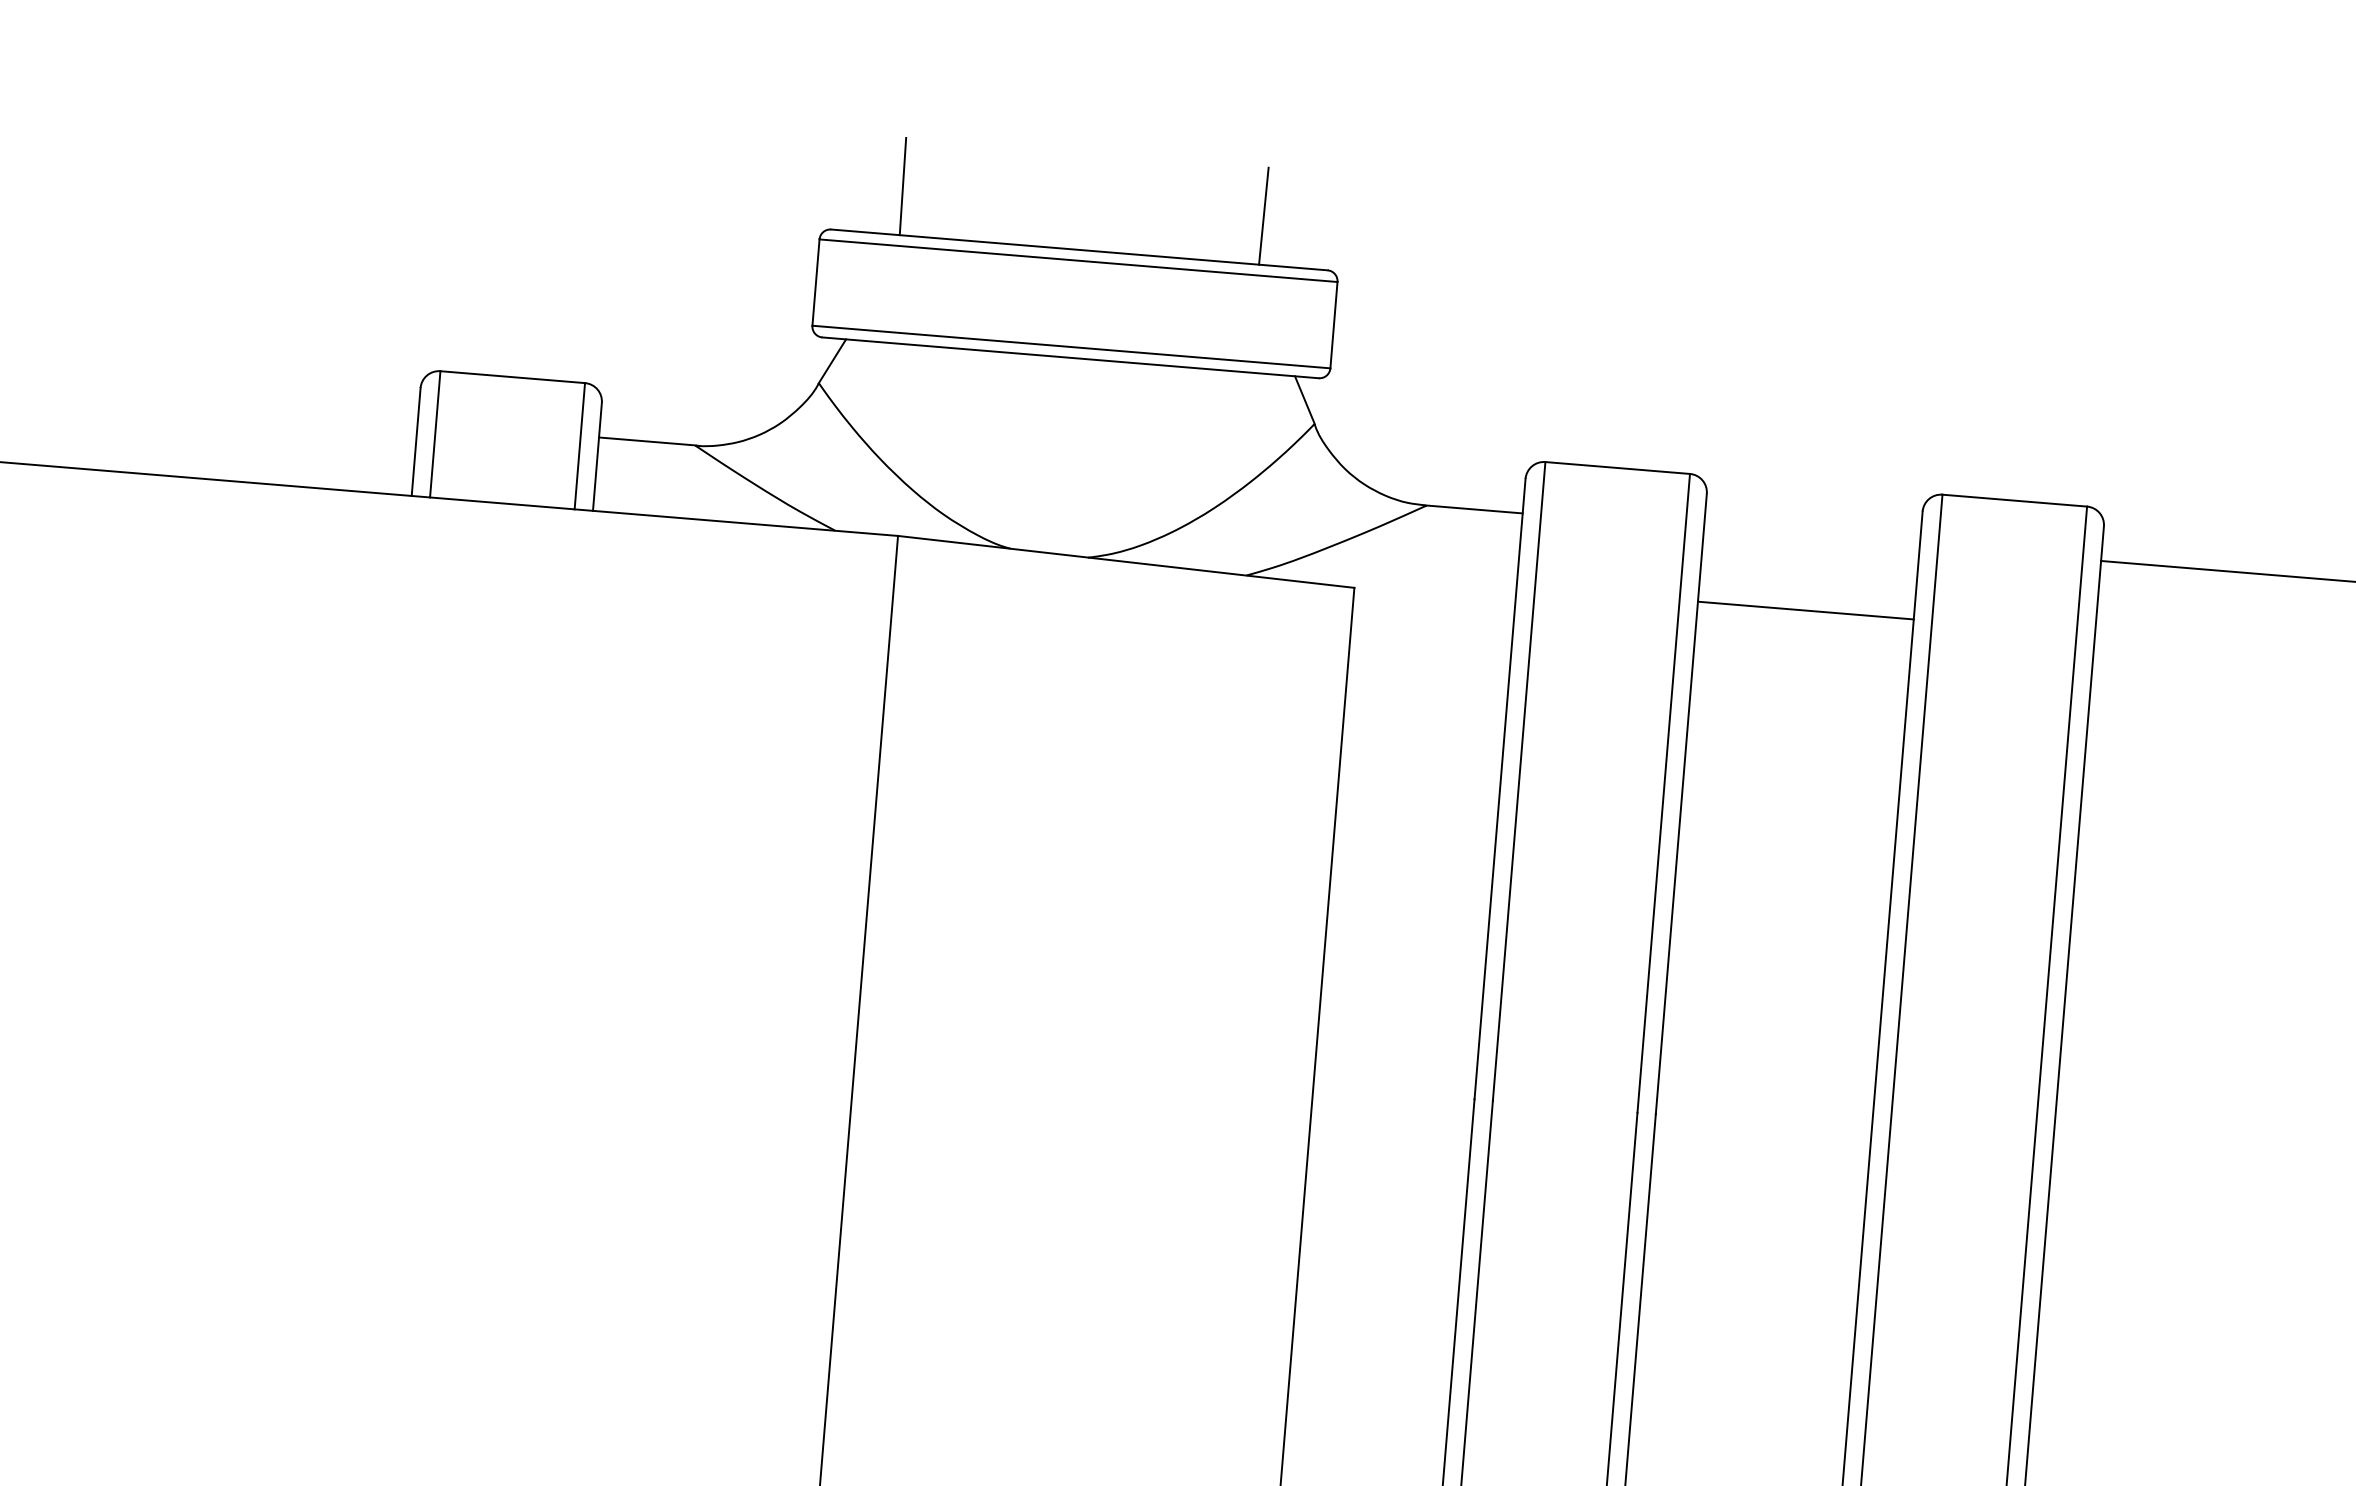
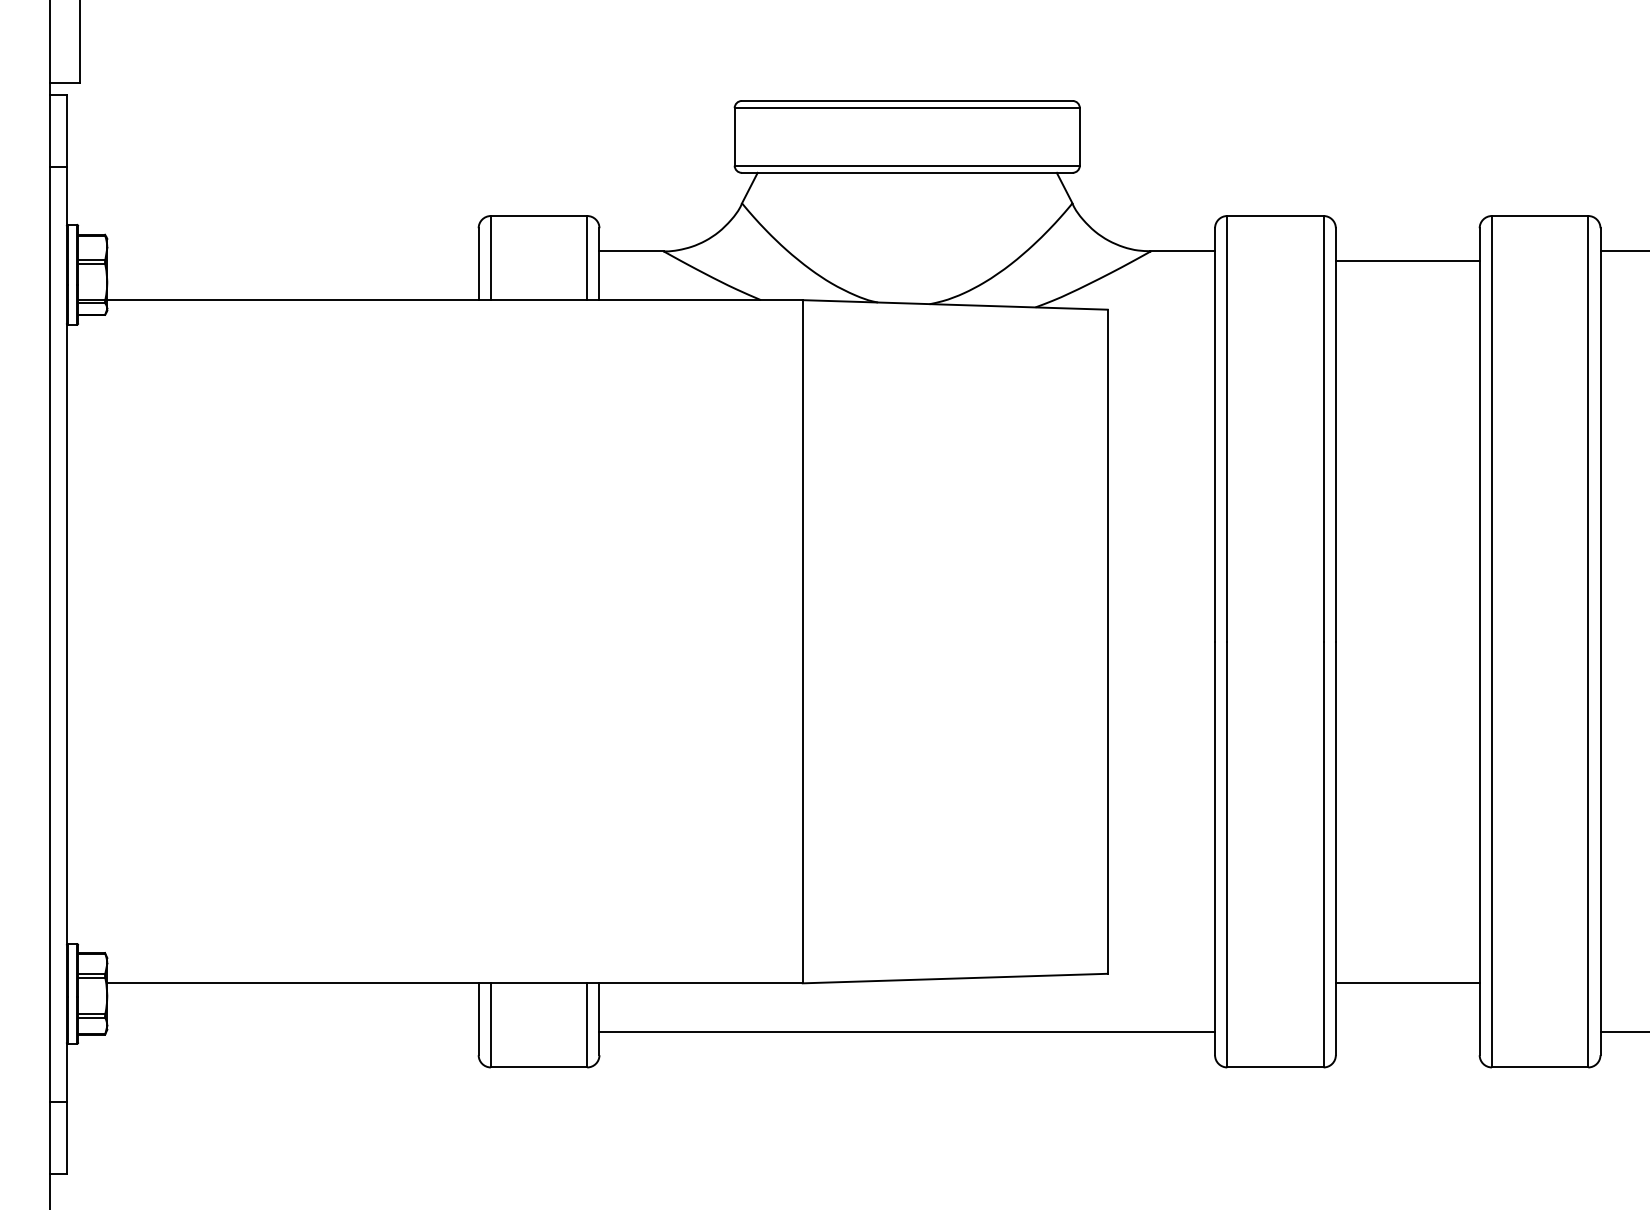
line: (902, 186) -> (786, 68), removed
line: (1263, 216) -> (1027, 68), removed
line: (1805, 611) -> (1407, 261), moved

